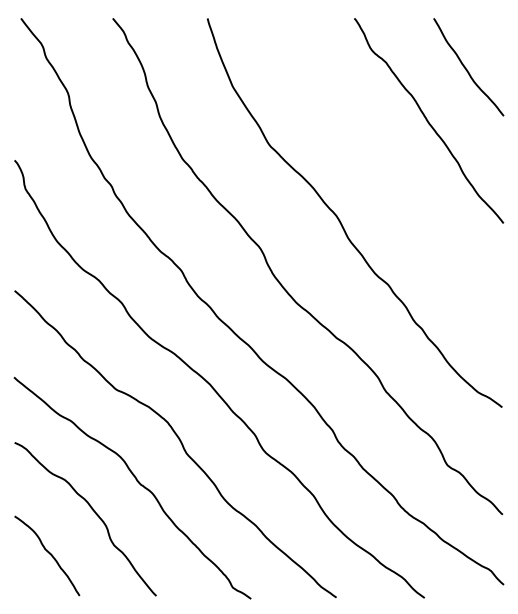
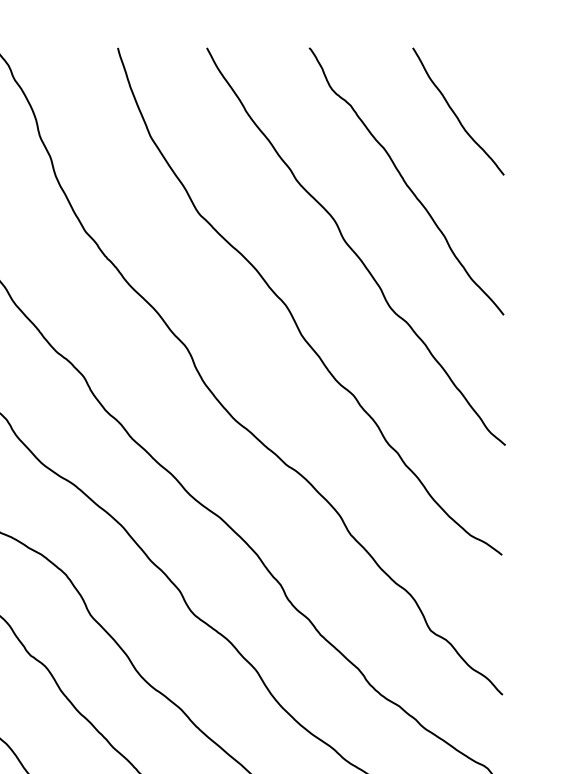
curve: (387, 172) -> (352, 248), added

